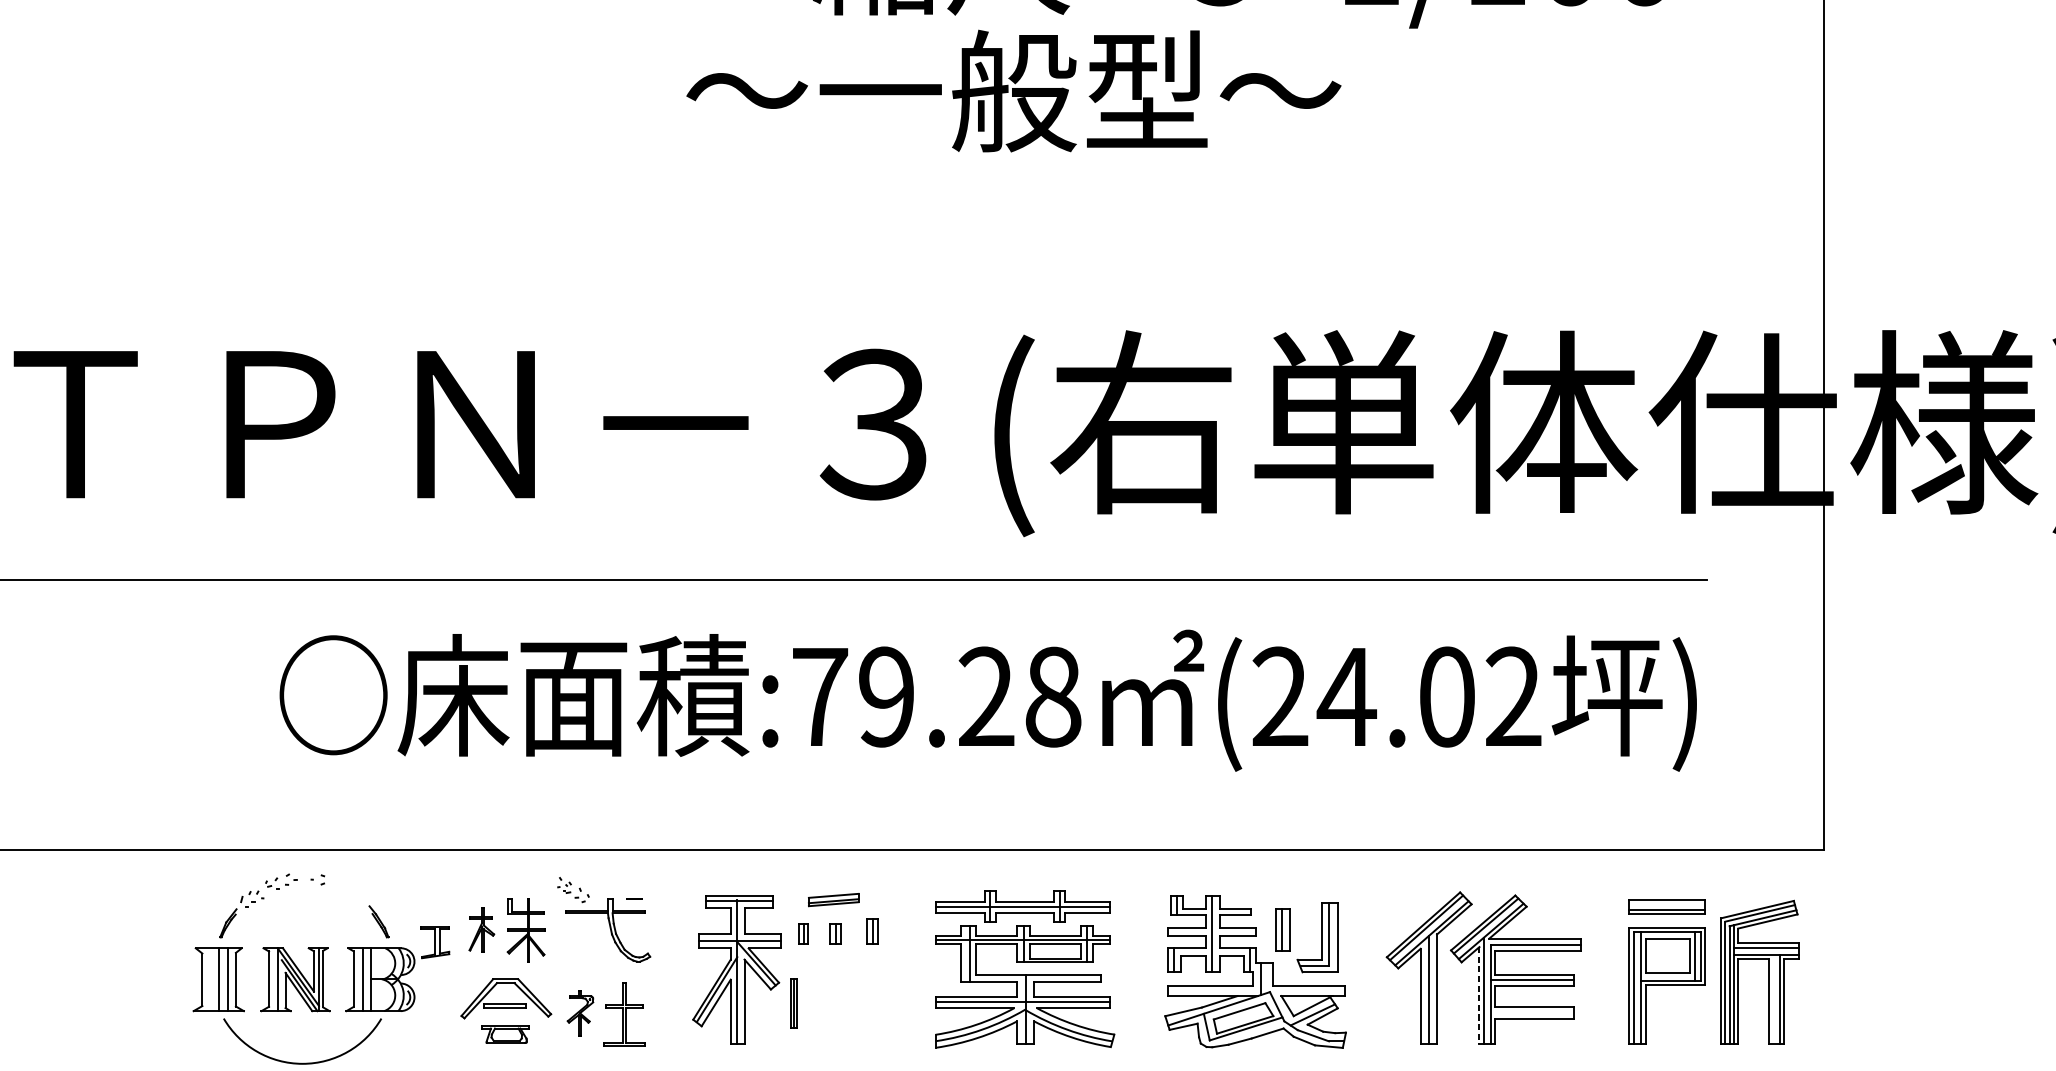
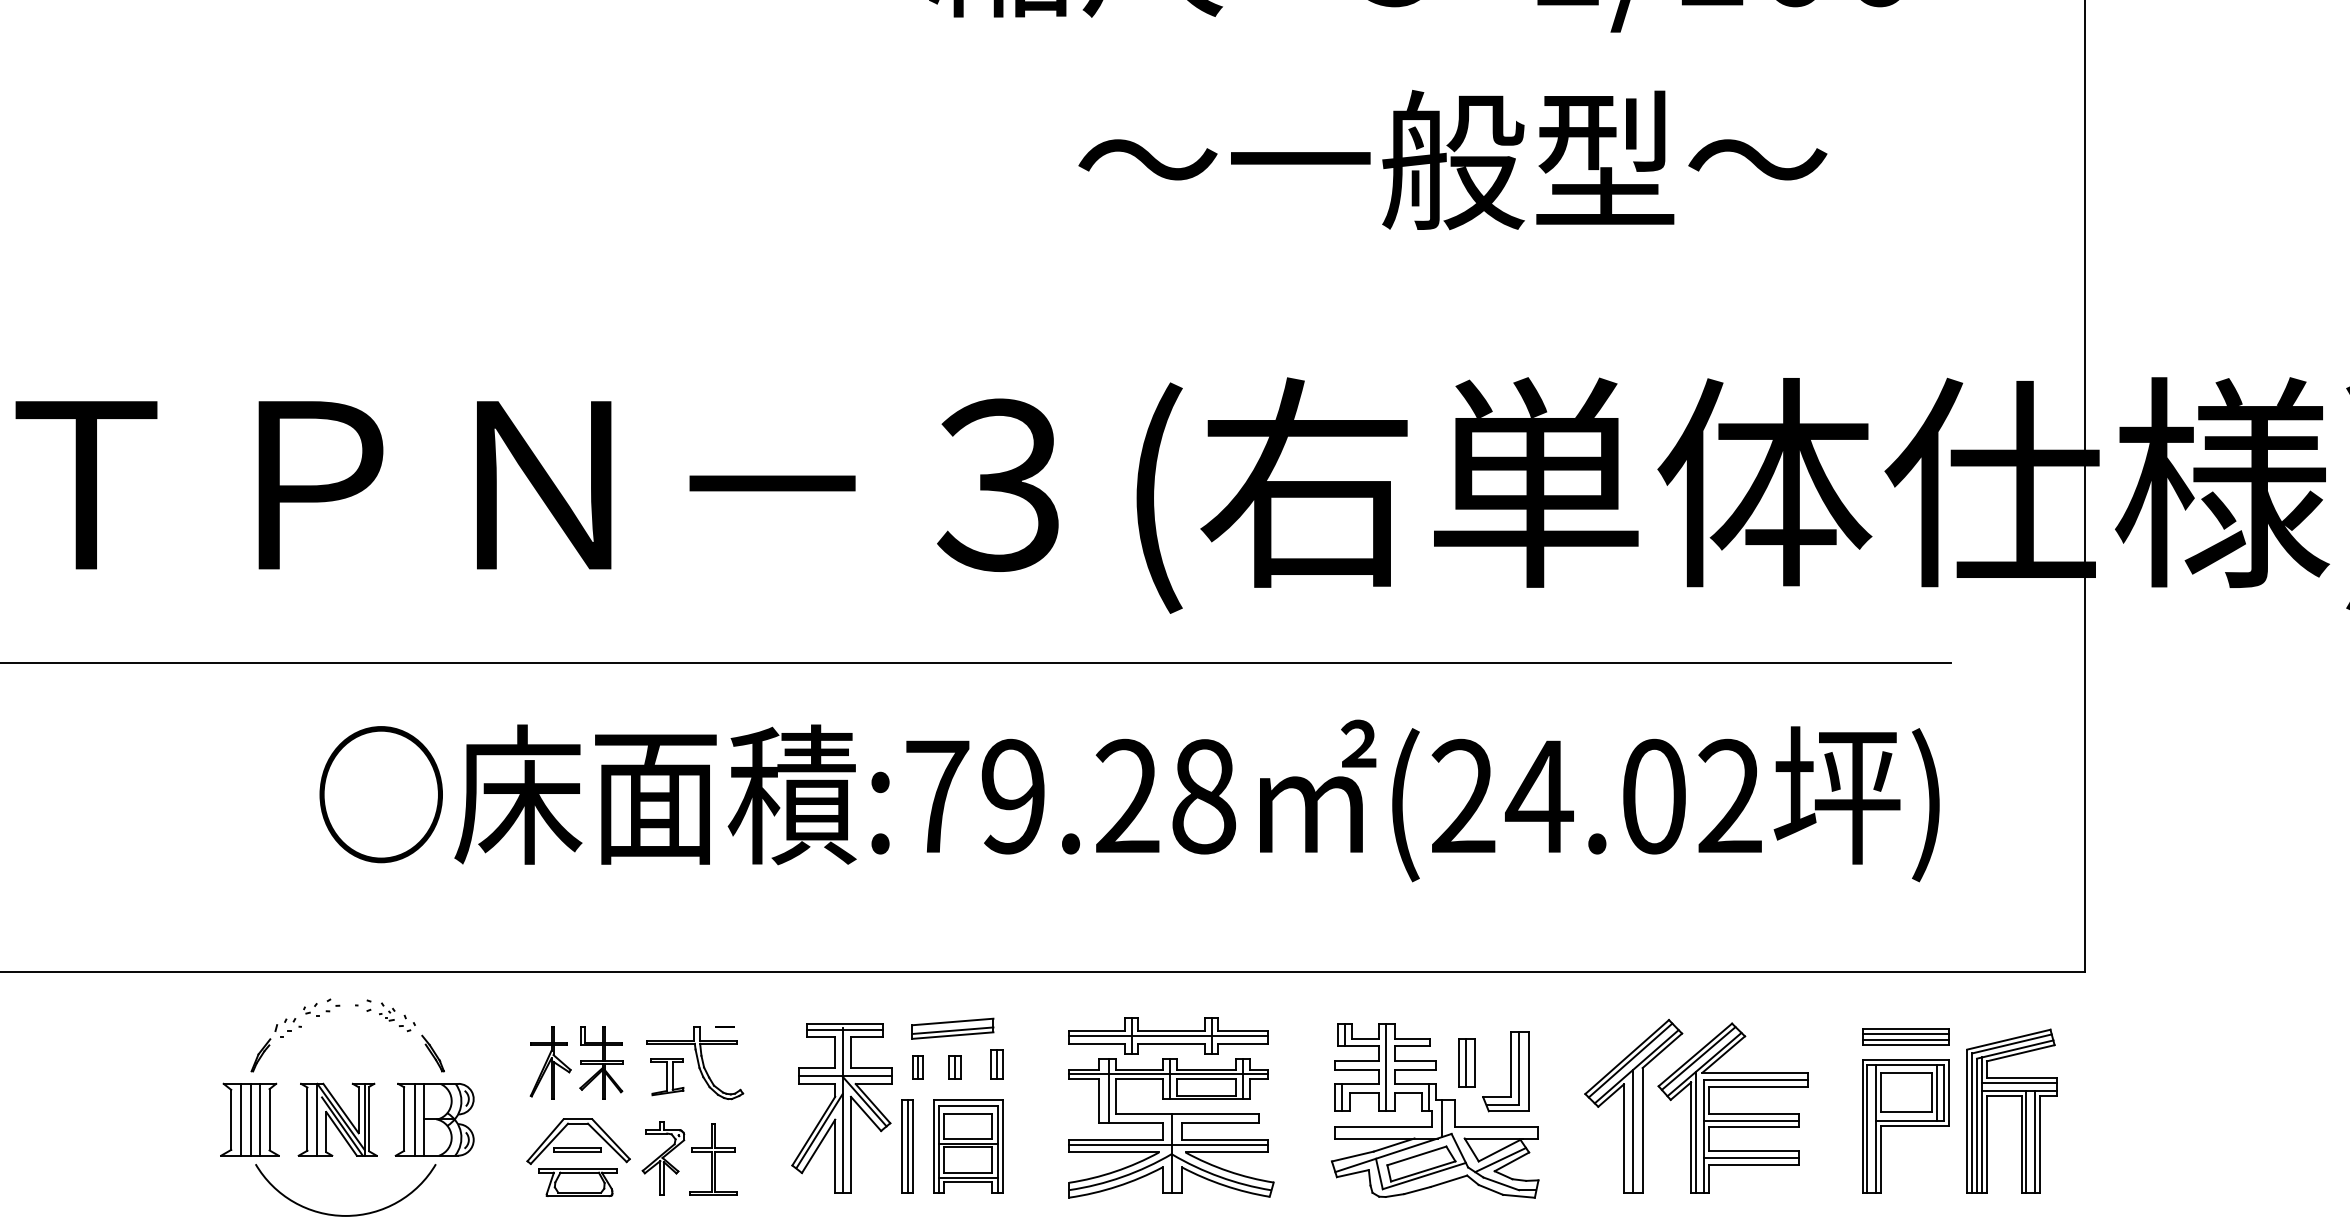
text: (1013, 90) -> (1452, 159), moved
part: (573, 890) -> (397, 1017), moved
part: (833, 899) -> (952, 1028), size x1.43
line: (1667, 905) -> (1905, 1034), added
part: (481, 929) -> (550, 1062), size x1.43
part: (435, 942) -> (667, 1077), moved
line: (210, 979) -> (240, 1119), added
line: (1479, 996) -> (1691, 1138), dashed -> solid
line: (1772, 999) -> (2026, 1142), added
part: (793, 1003) -> (907, 1146), size x1.67
part: (847, 1003) -> (968, 1146), added
line: (1531, 1012) -> (1750, 1157), added
part: (580, 1013) -> (663, 1158), size x1.43
part: (505, 1034) -> (577, 1182), size x1.43

